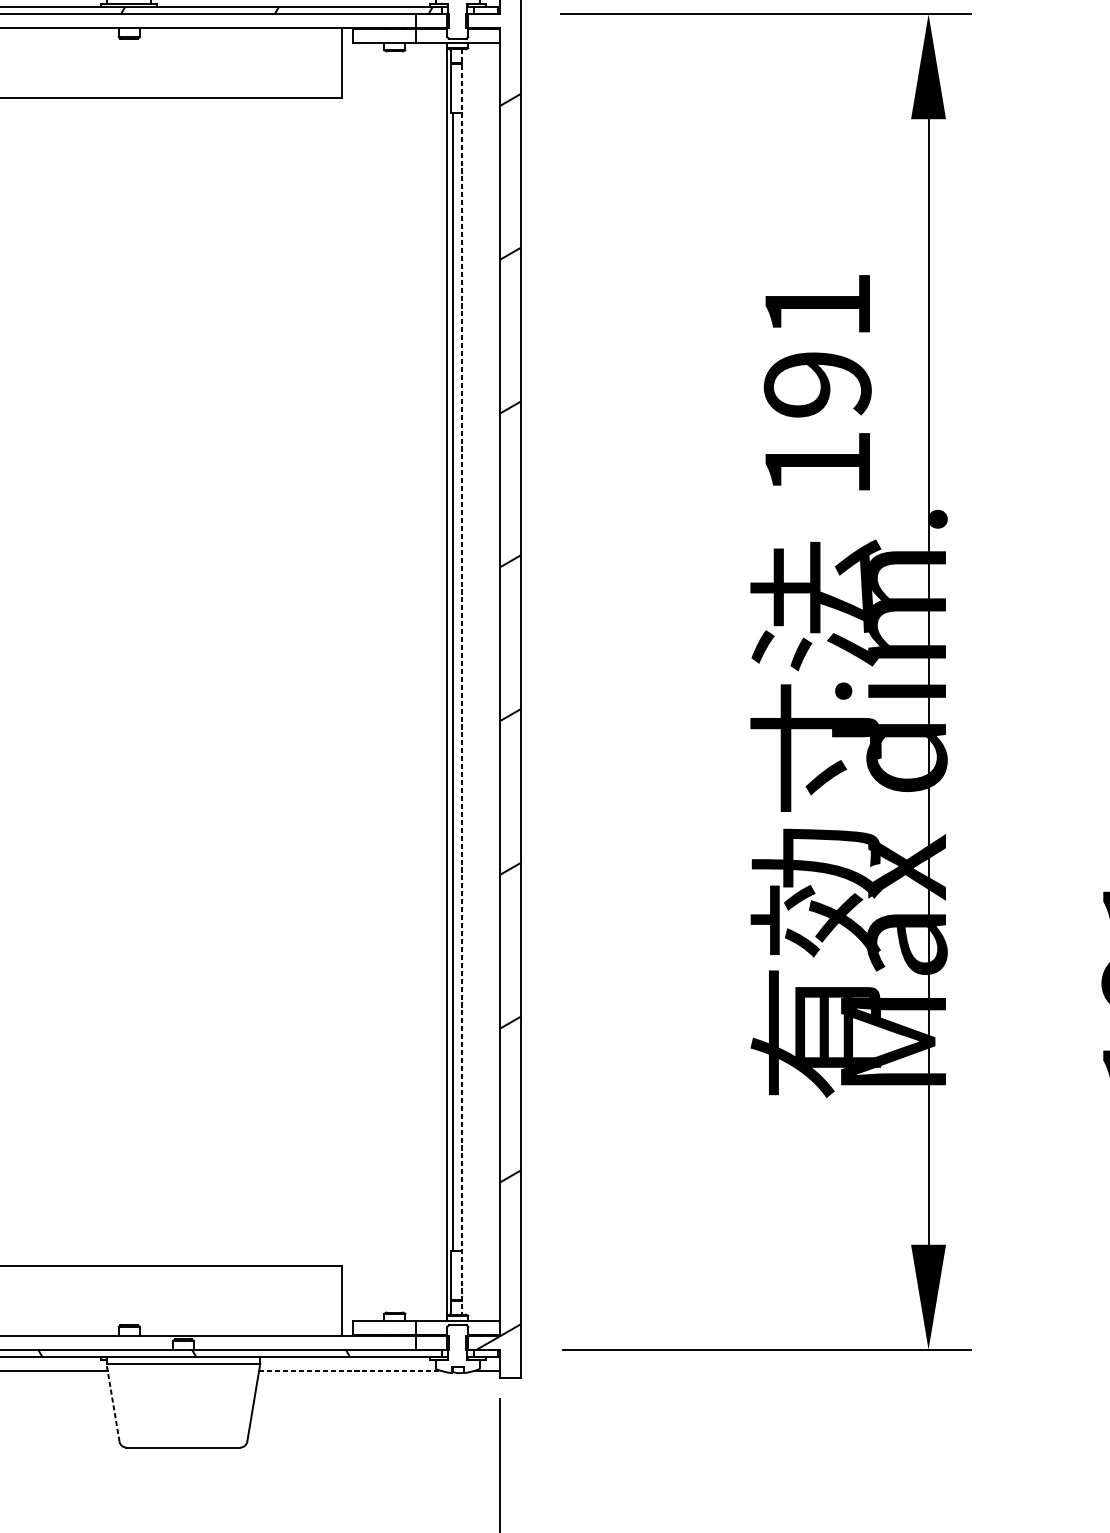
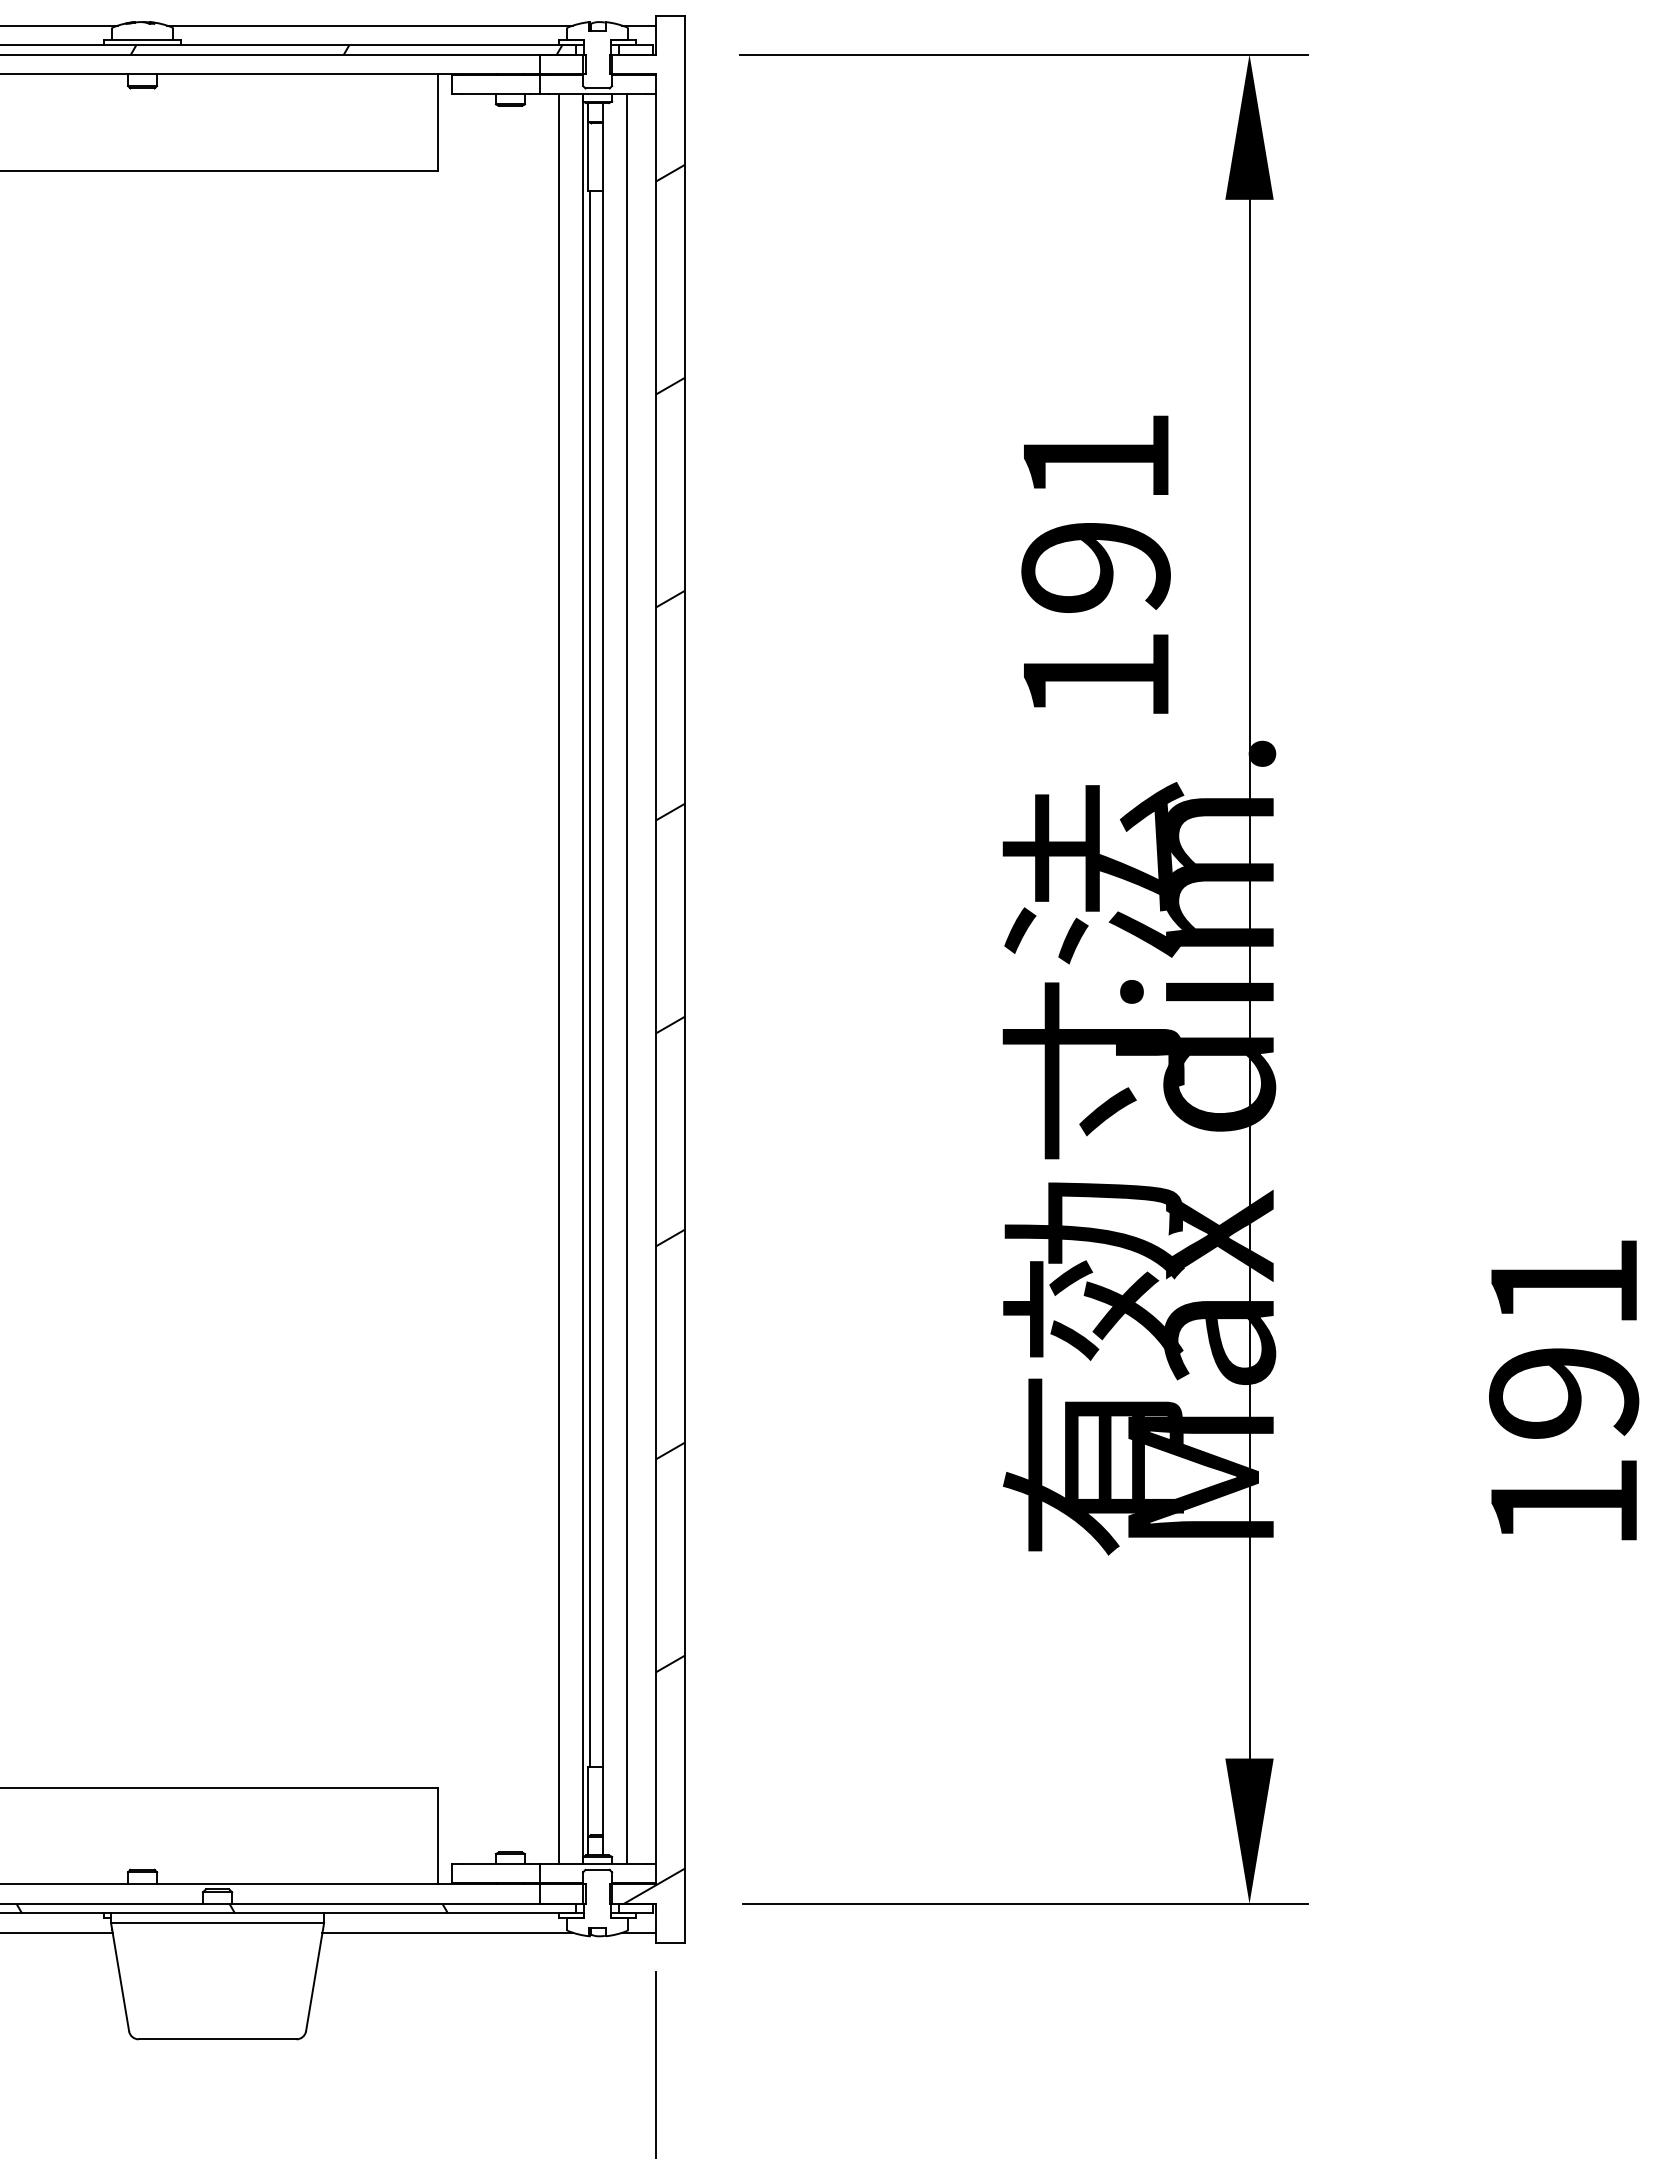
line: (429, 682) -> (558, 979), added
line: (461, 682) -> (602, 979), dashed -> solid
line: (478, 682) -> (626, 979), added
line: (350, 1370) -> (448, 1932), dashed -> solid
line: (113, 1402) -> (120, 1977), dashed -> solid

